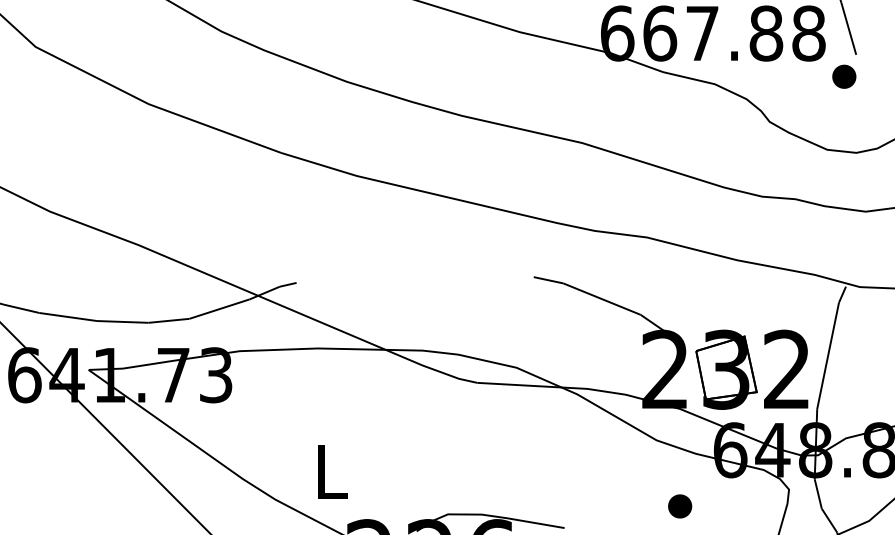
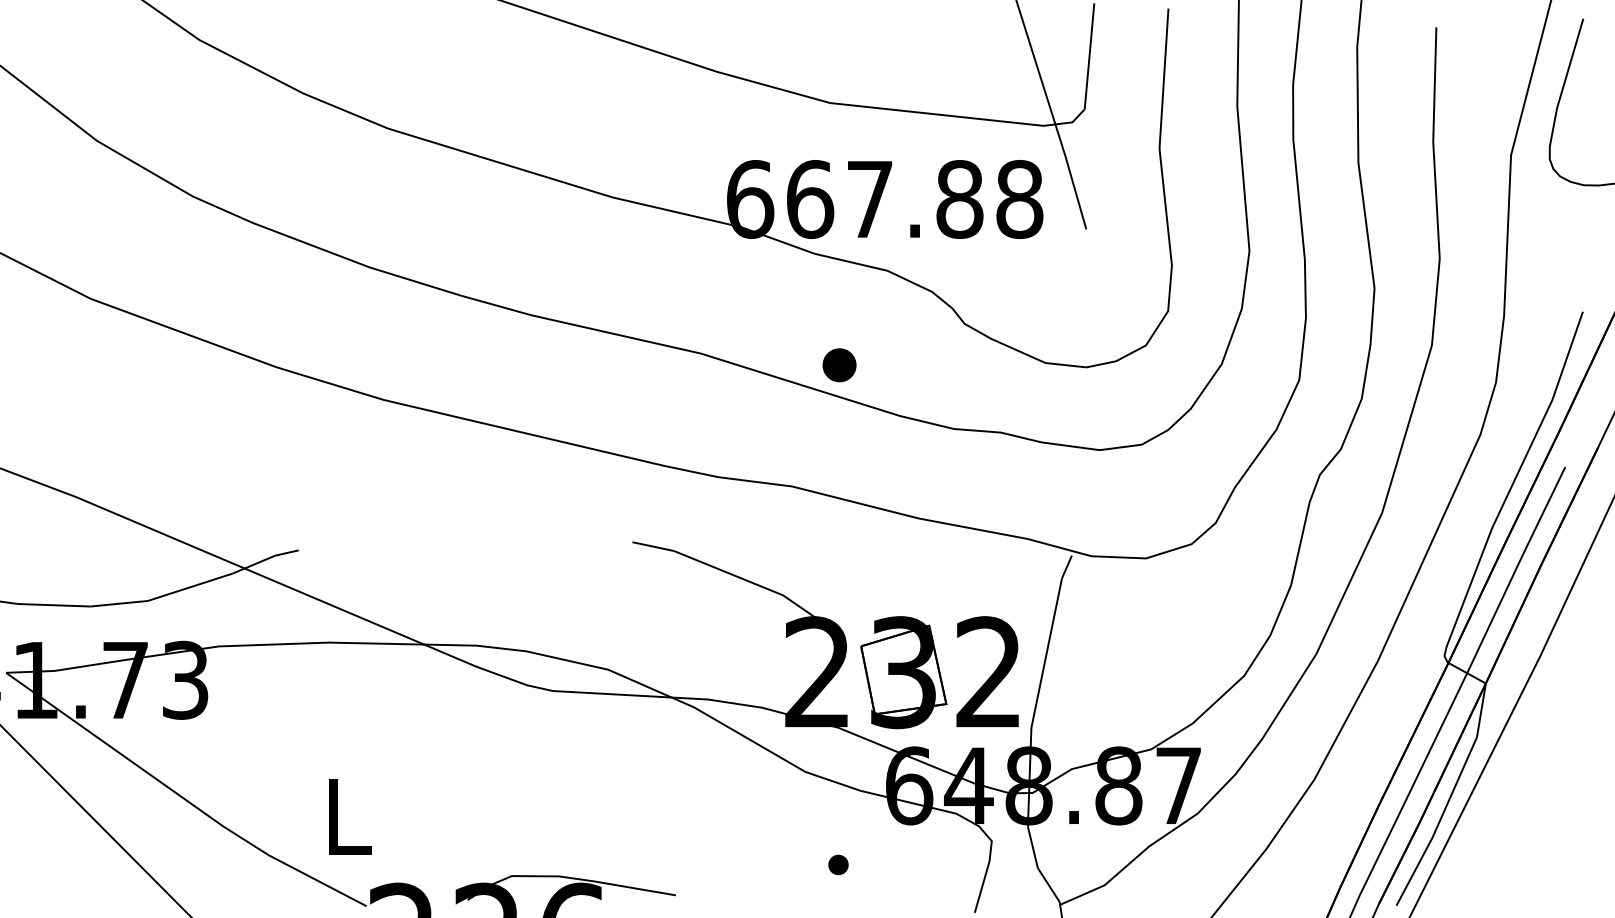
part: (844, 76) -> (839, 365), moved
part: (680, 506) -> (838, 864), size x0.6

